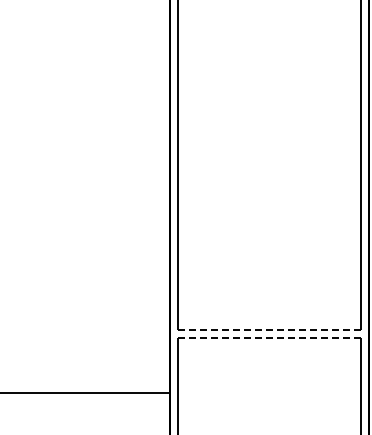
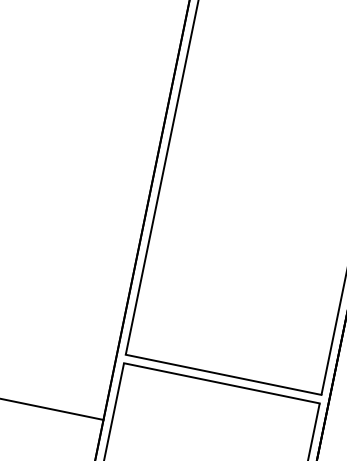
line: (270, 330) -> (224, 375), dashed -> solid
line: (270, 338) -> (222, 383), dashed -> solid

